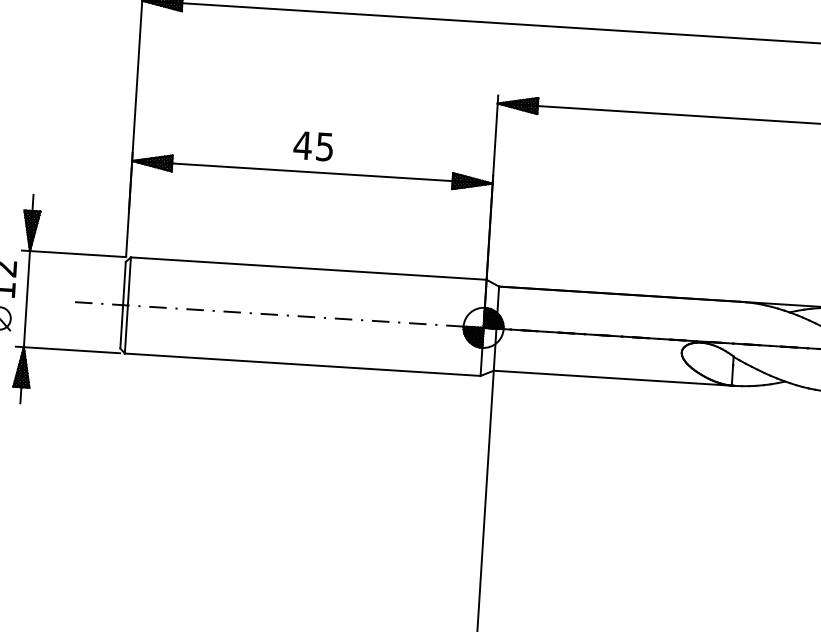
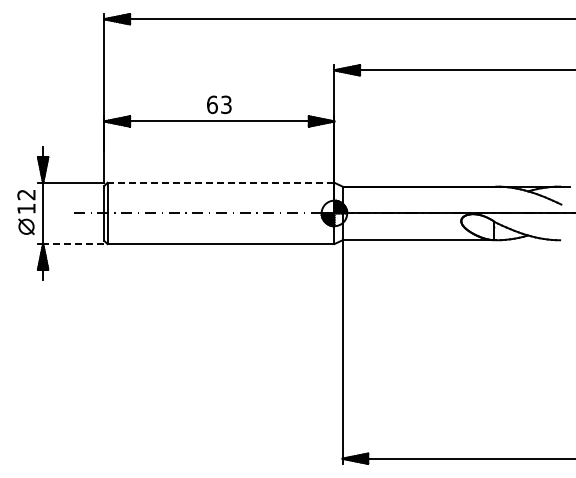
text: (312, 145) -> (218, 104), 45 -> 63
line: (308, 268) -> (220, 182), solid -> dashed
line: (71, 350) -> (73, 244), solid -> dashed

